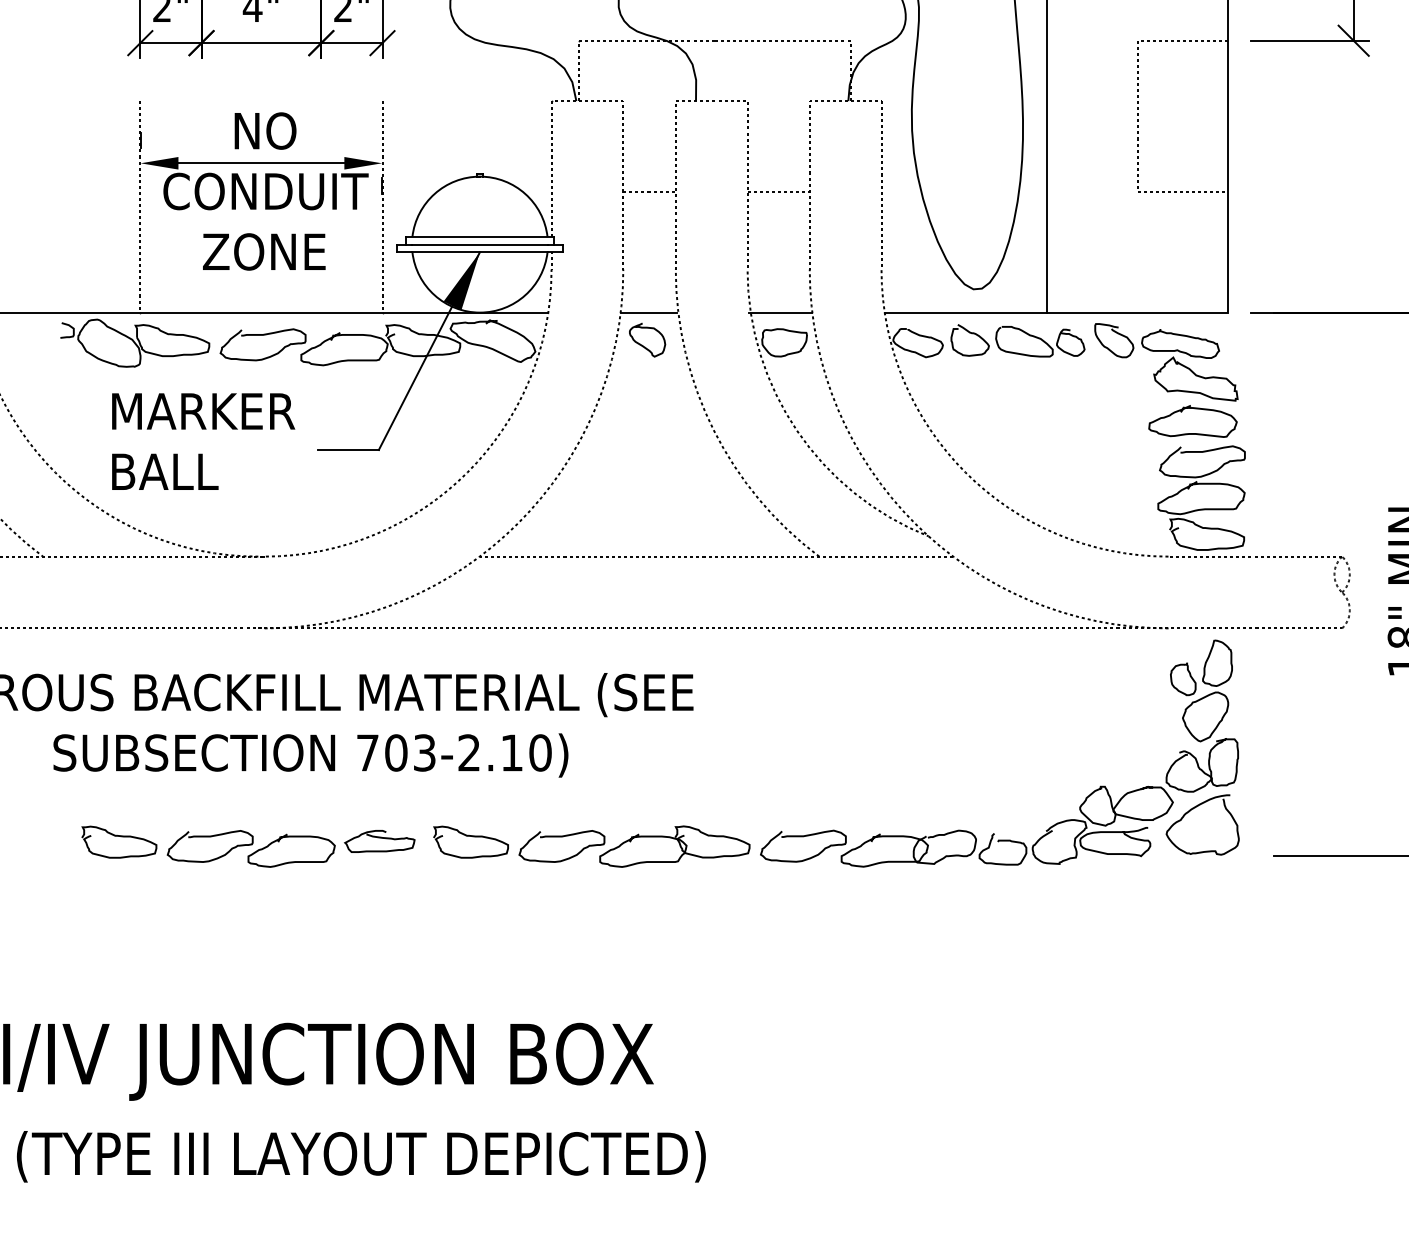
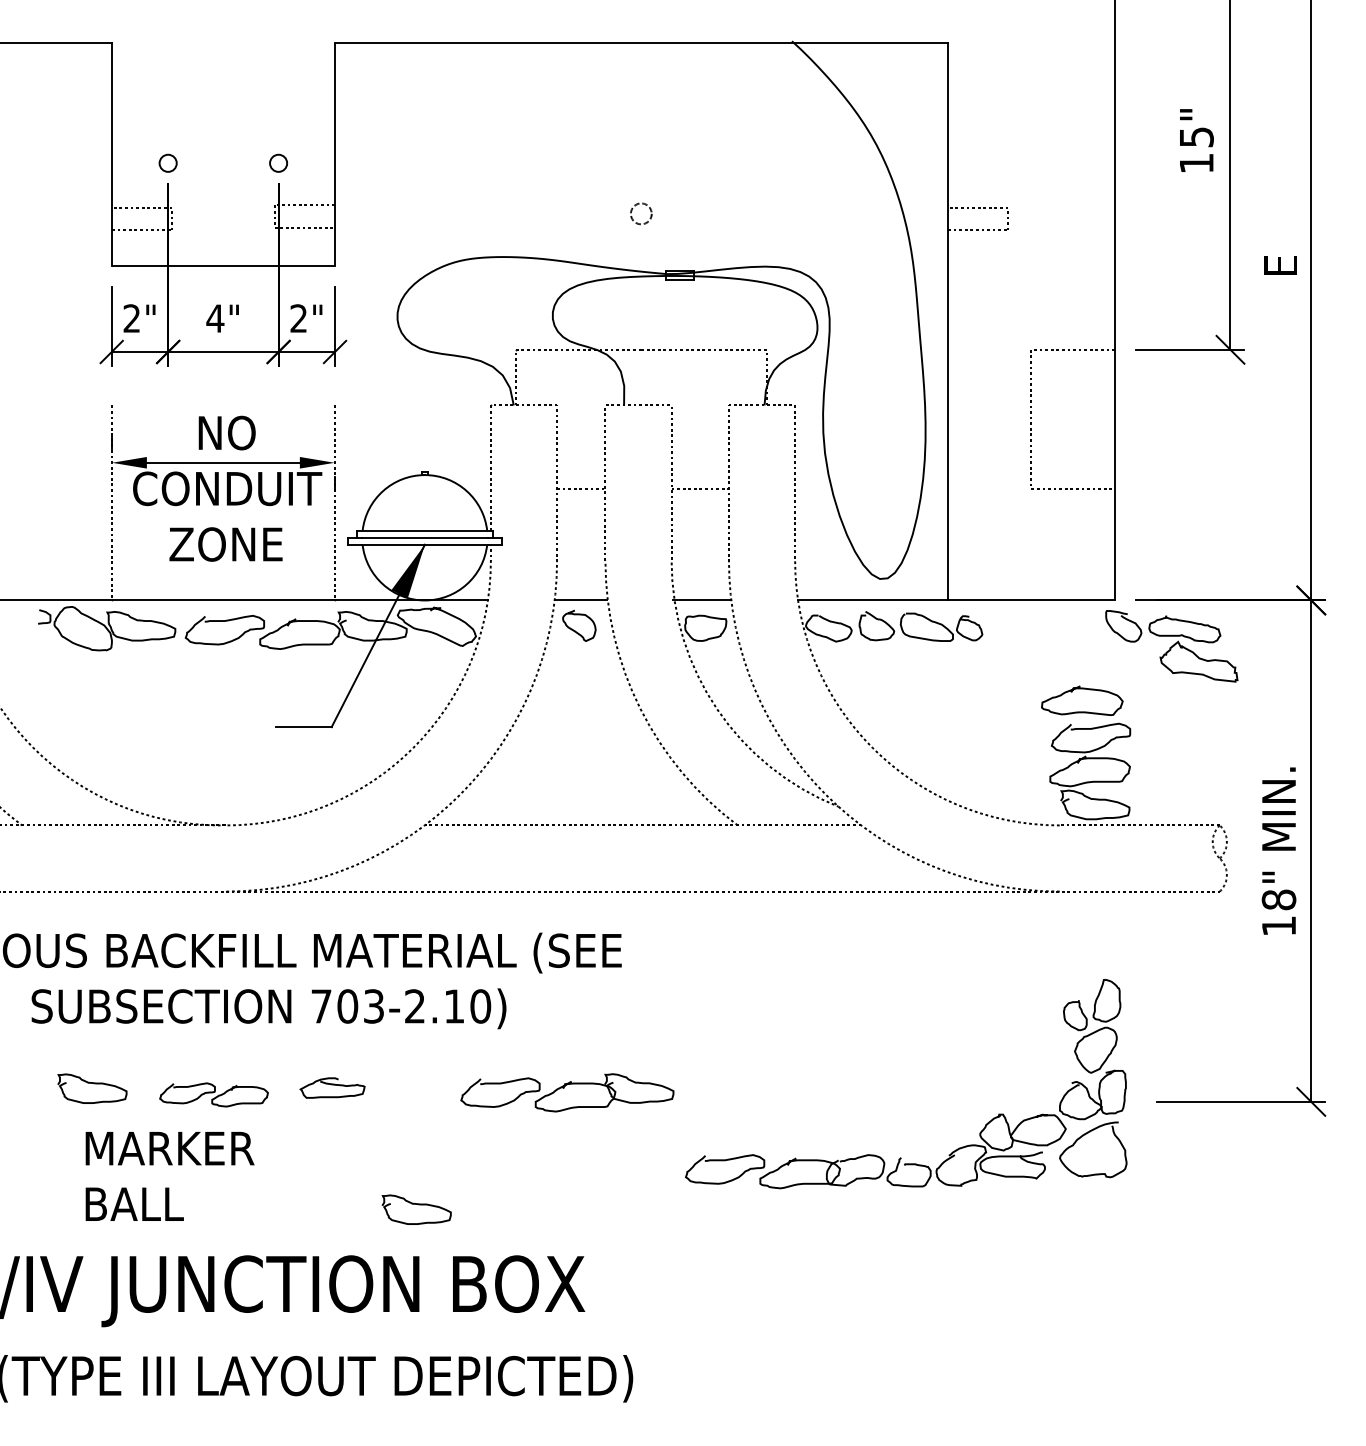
part: (1166, 362) -> (1171, 646), moved
text: (202, 441) -> (169, 1176), moved
part: (994, 833) -> (901, 1157), moved
curve: (473, 837) -> (418, 1205), moved
part: (250, 848) -> (213, 1094), size x0.7

